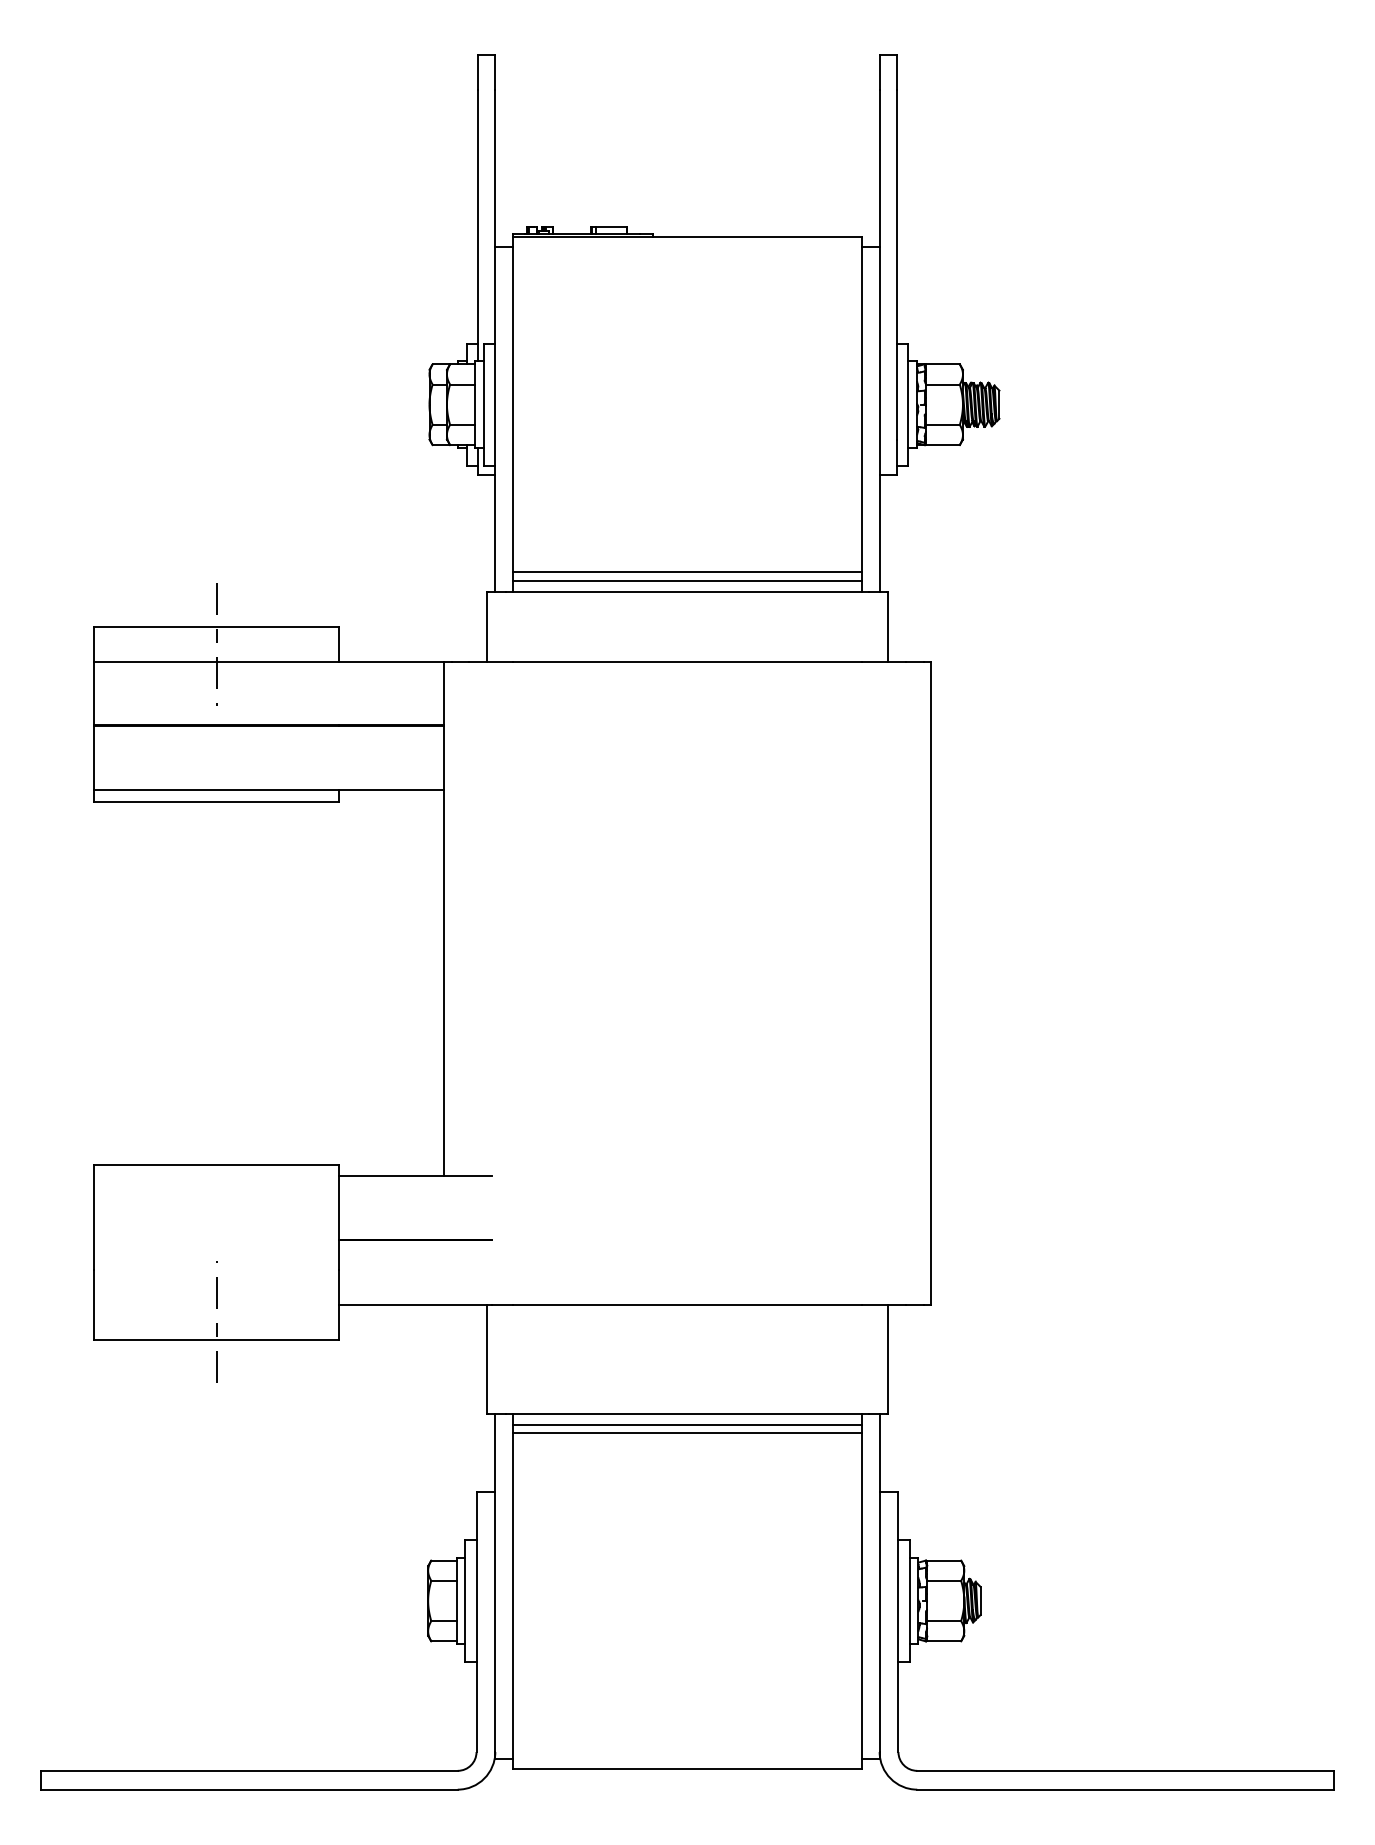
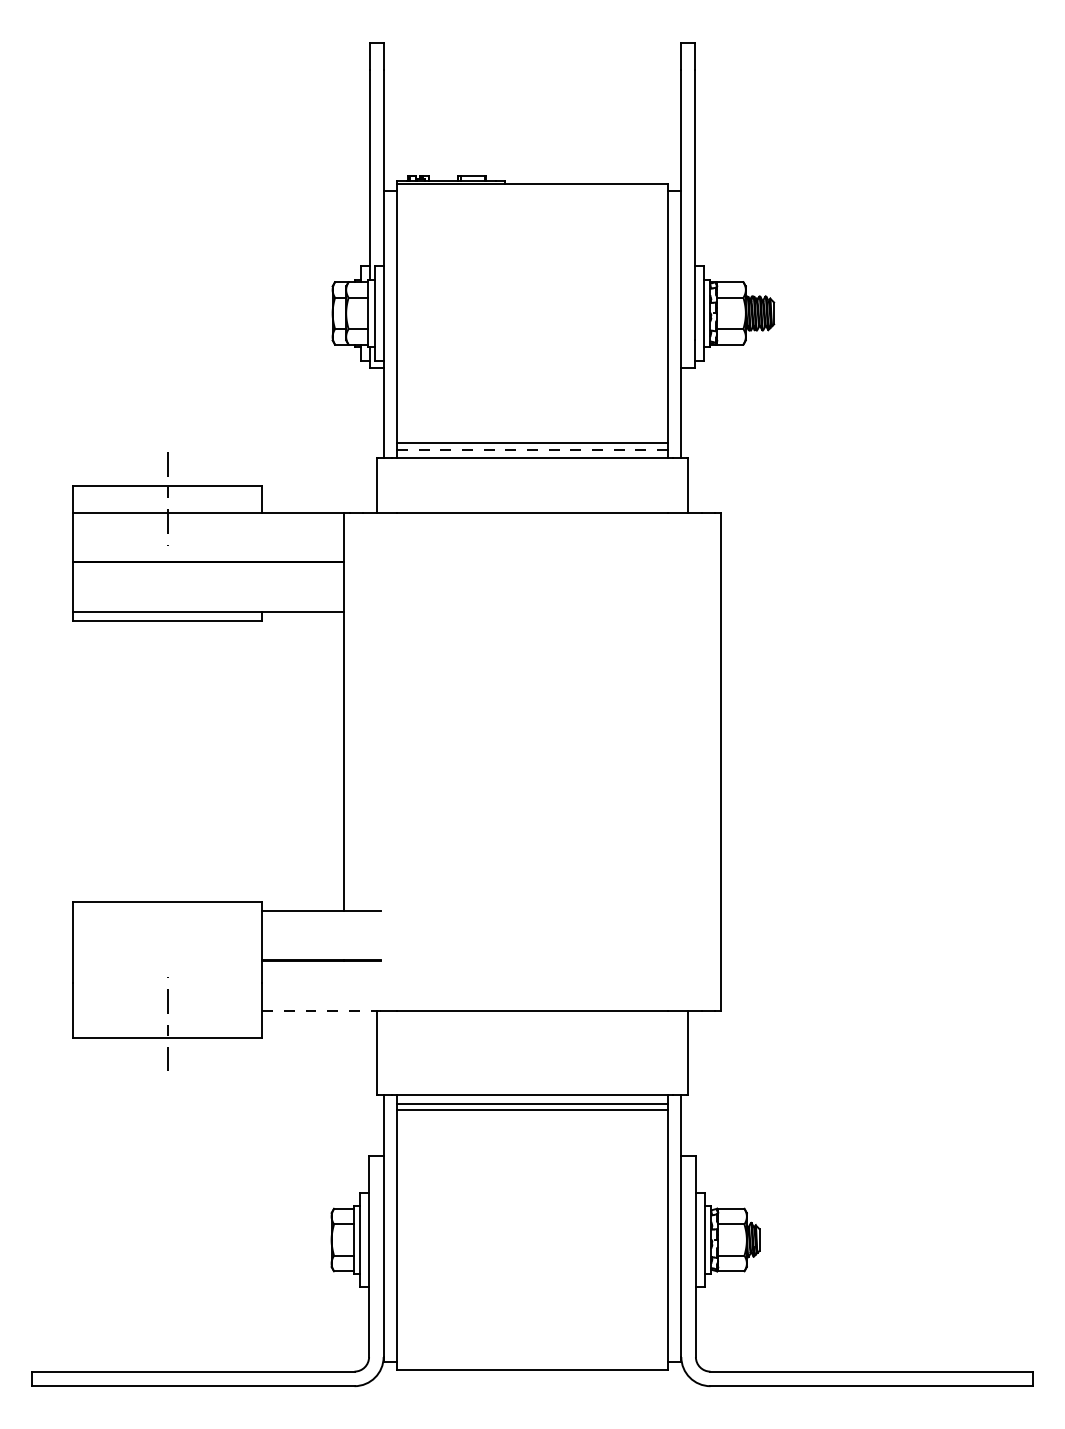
line: (687, 580) -> (532, 449), solid -> dashed
line: (415, 1304) -> (321, 1010), solid -> dashed

